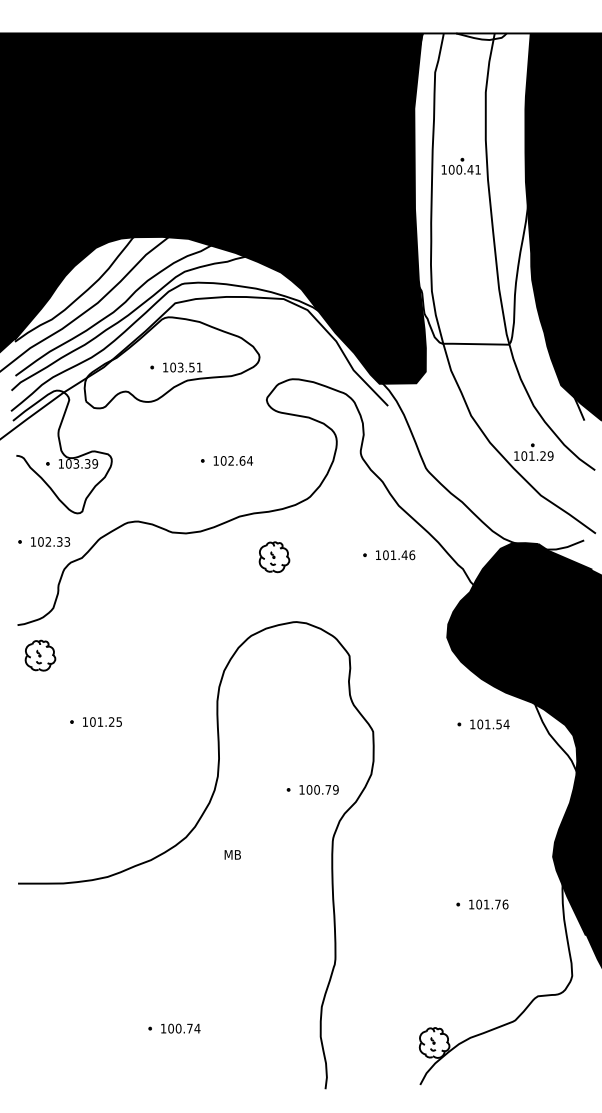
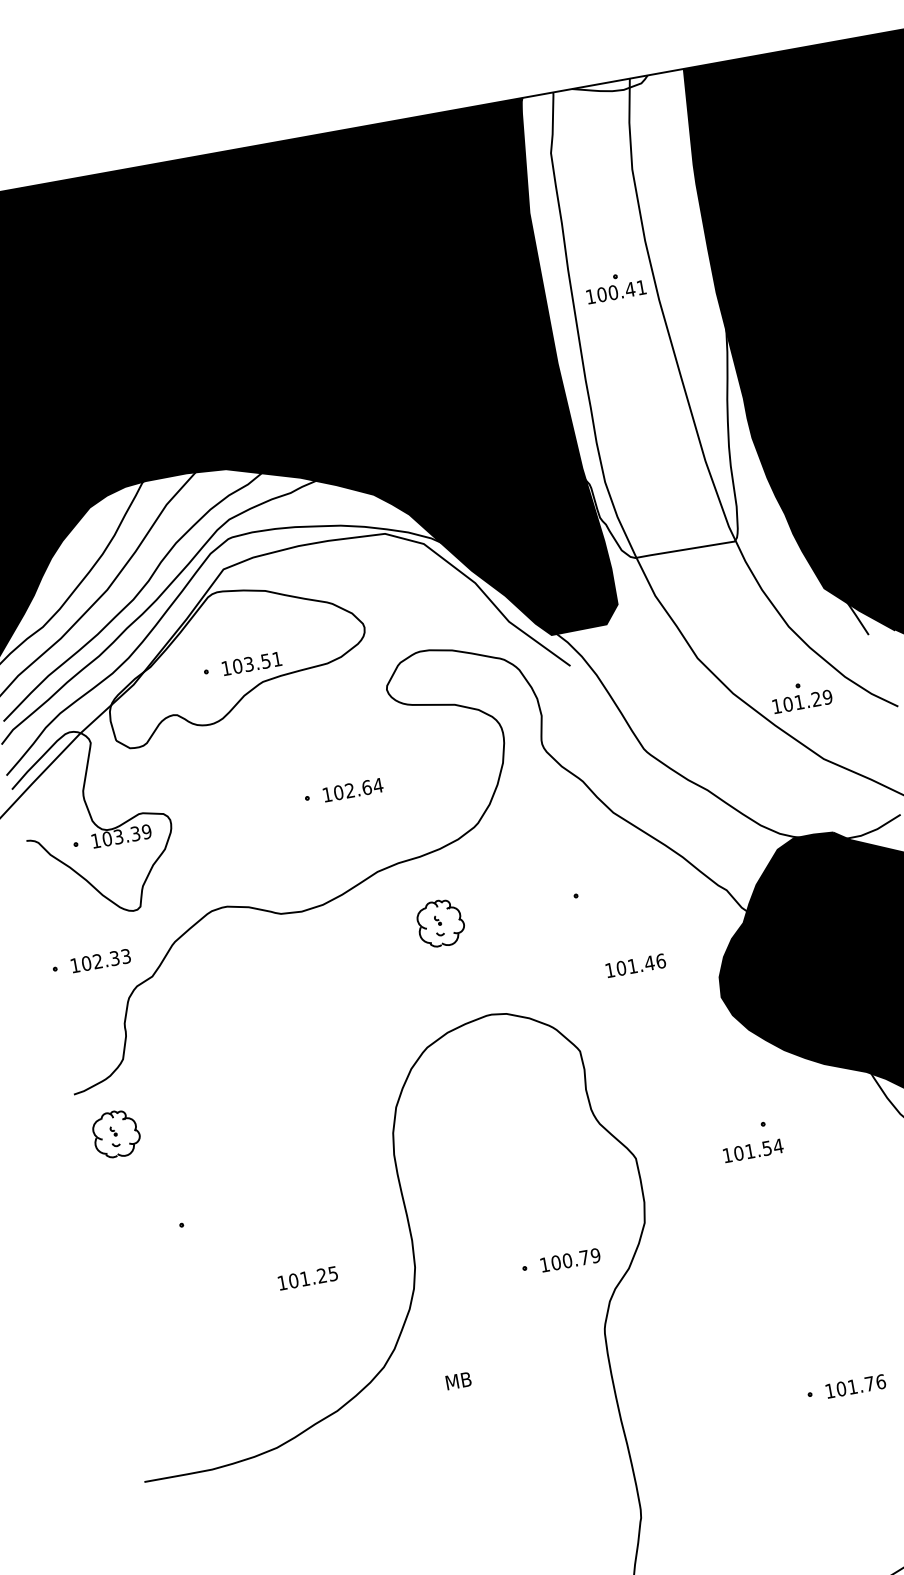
text: (395, 555) -> (635, 966), moved
text: (102, 721) -> (307, 1277), moved
text: (489, 724) -> (752, 1151), moved

